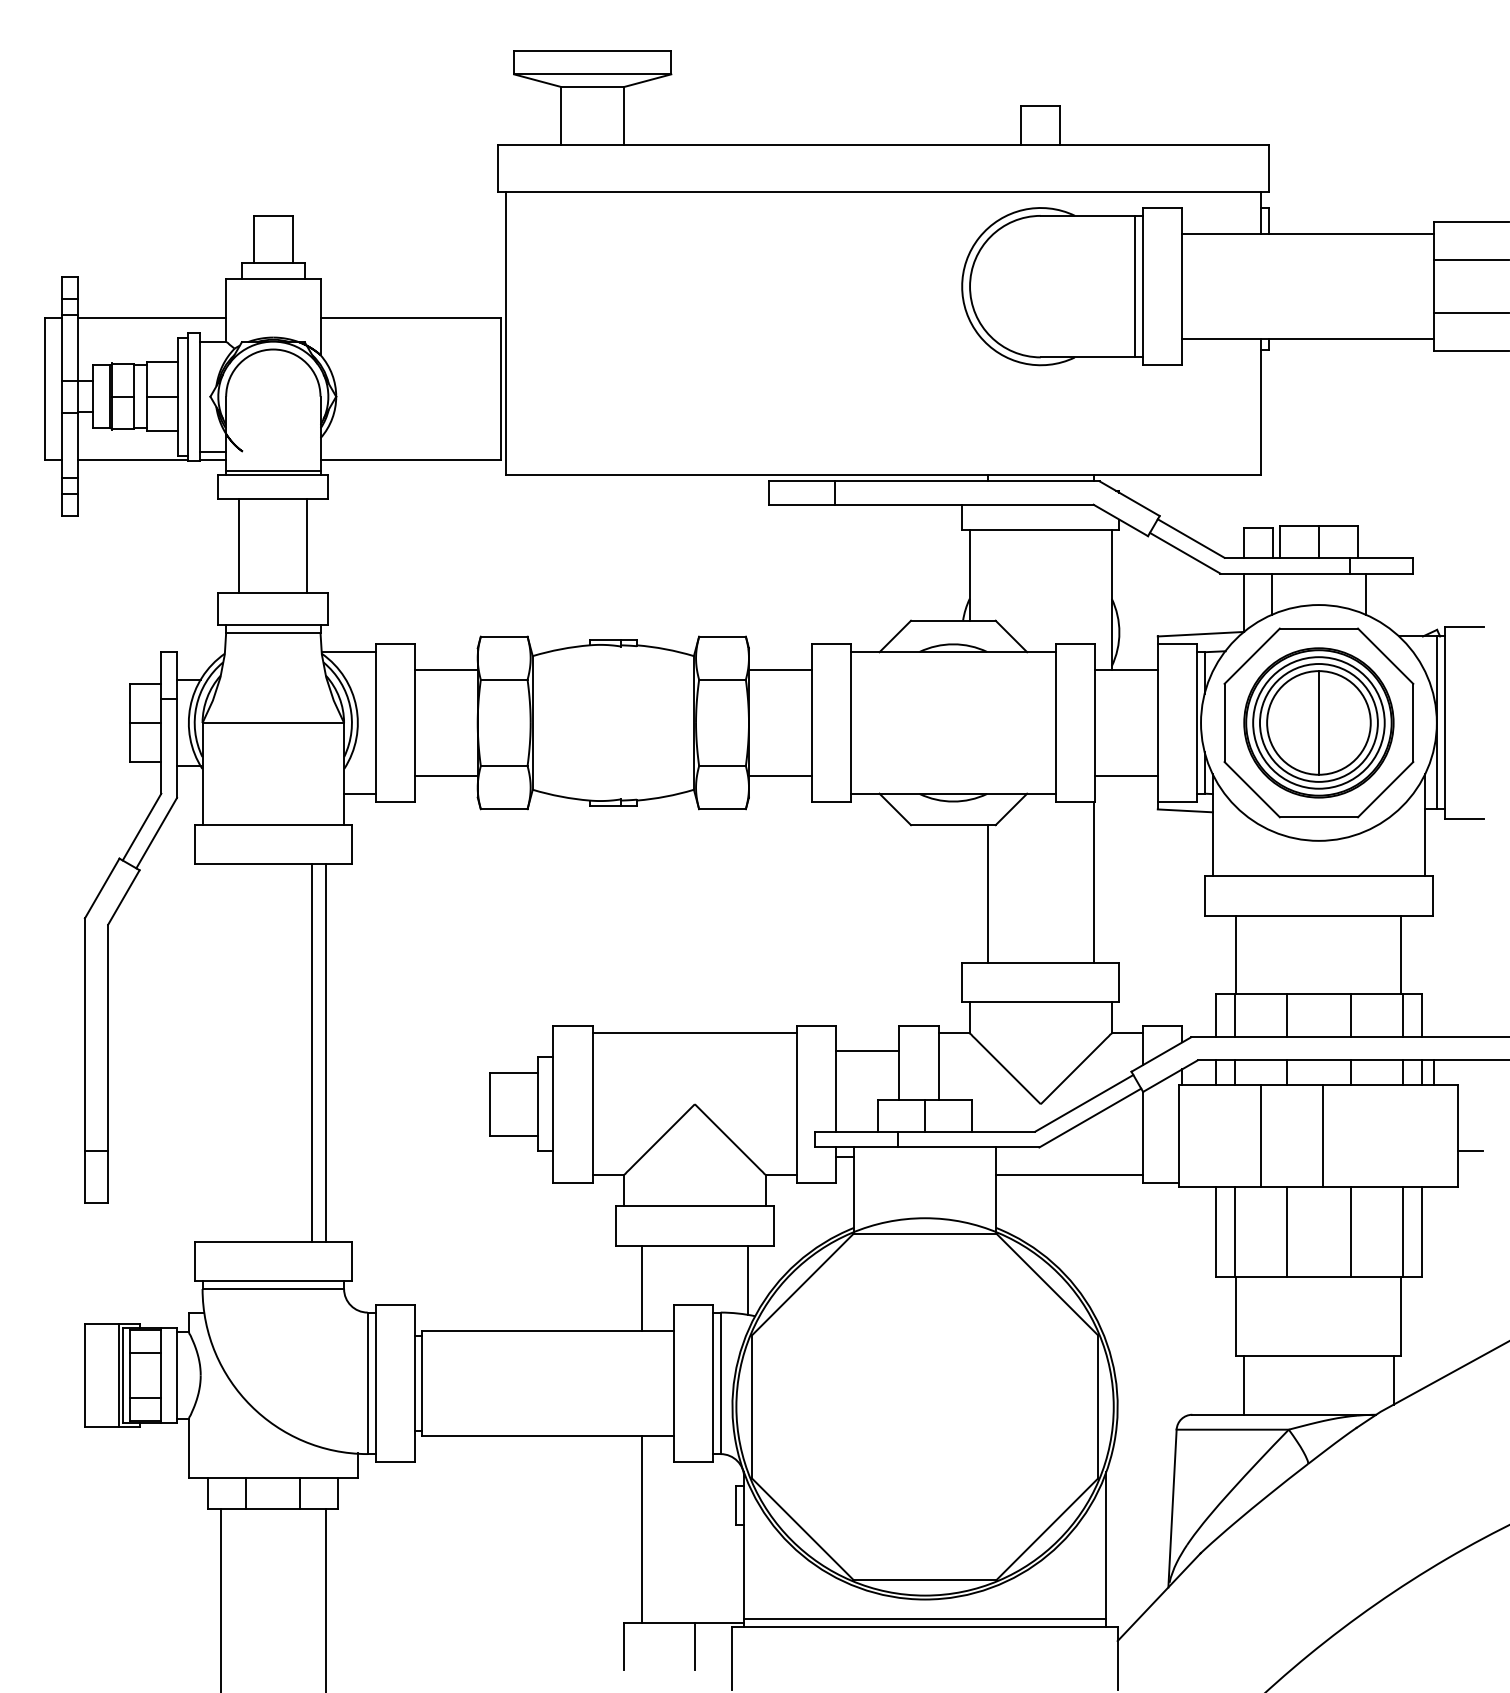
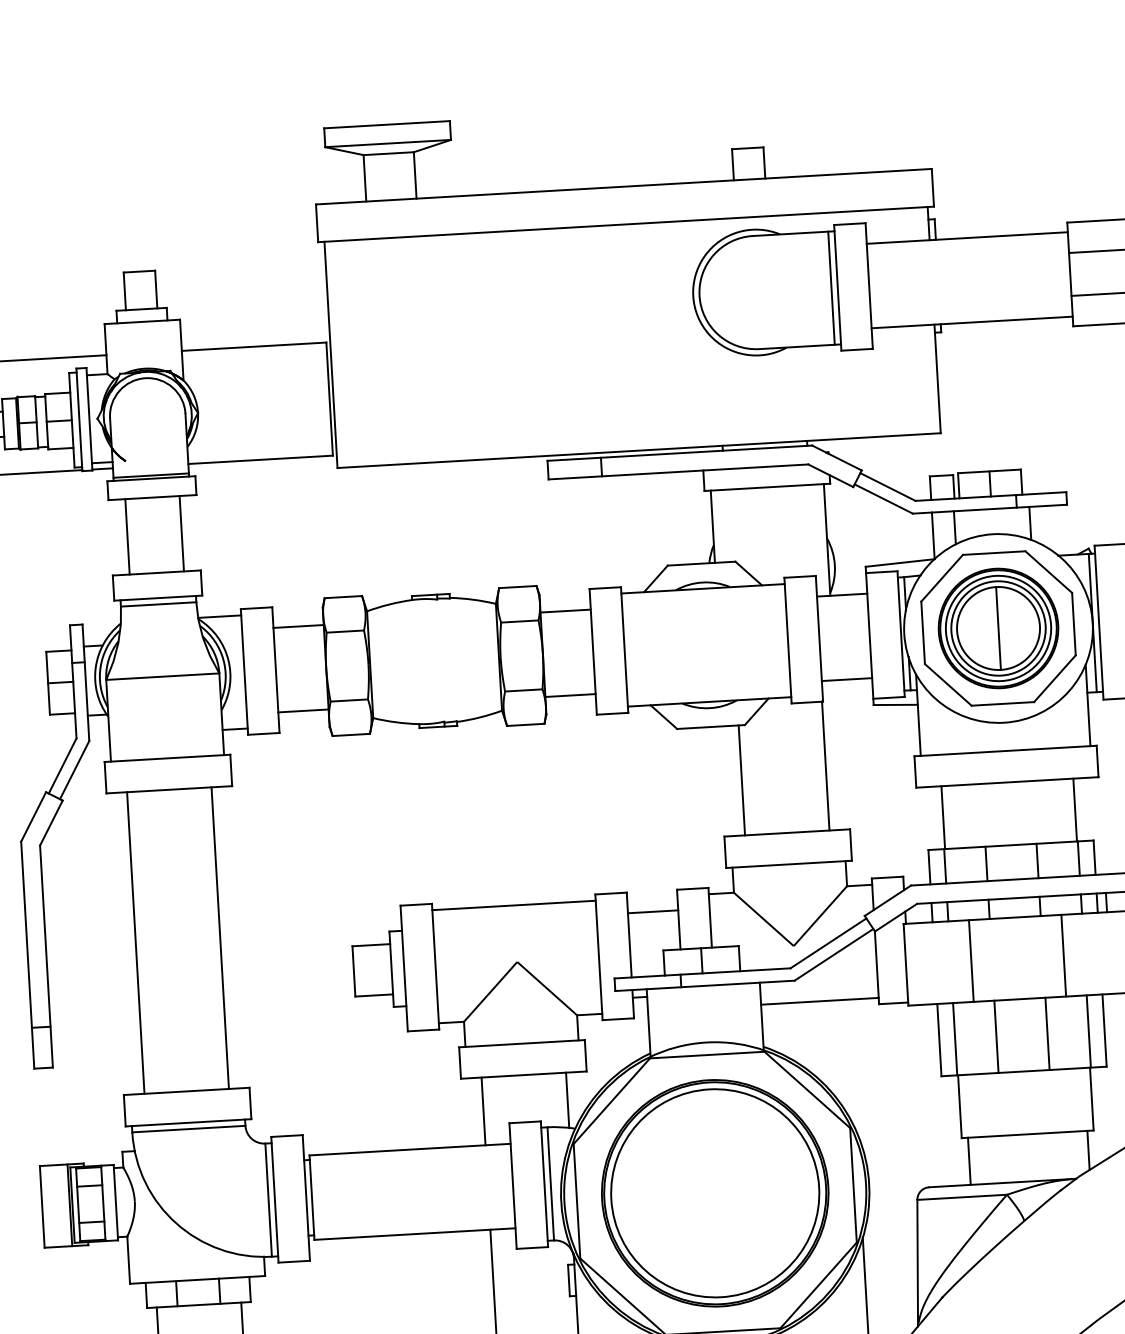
line: (311, 1052) -> (135, 942), moved
line: (1322, 1135) -> (1063, 955), moved
part: (924, 1406) -> (714, 1193), added

